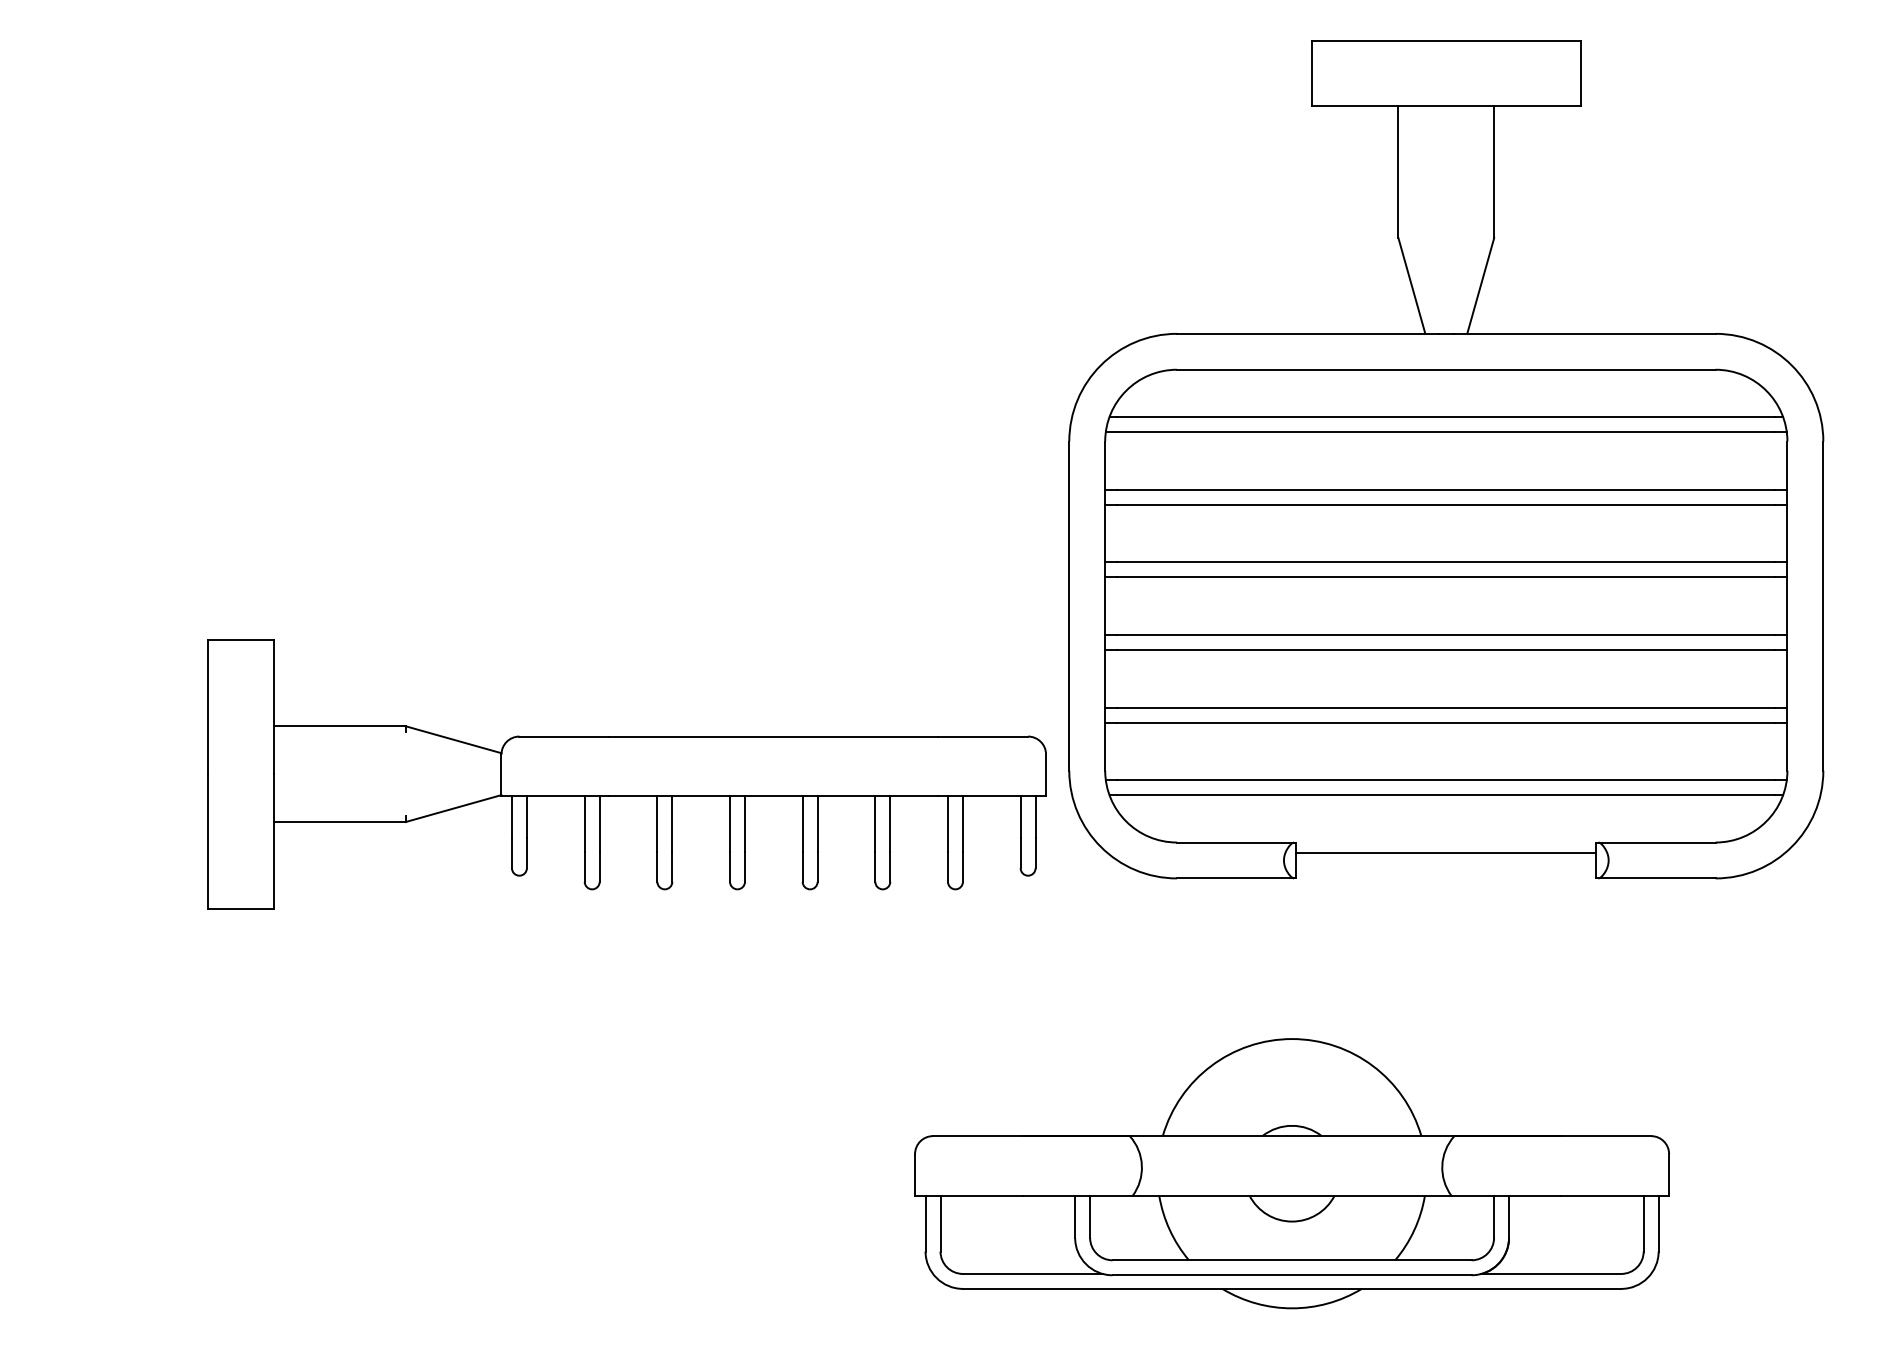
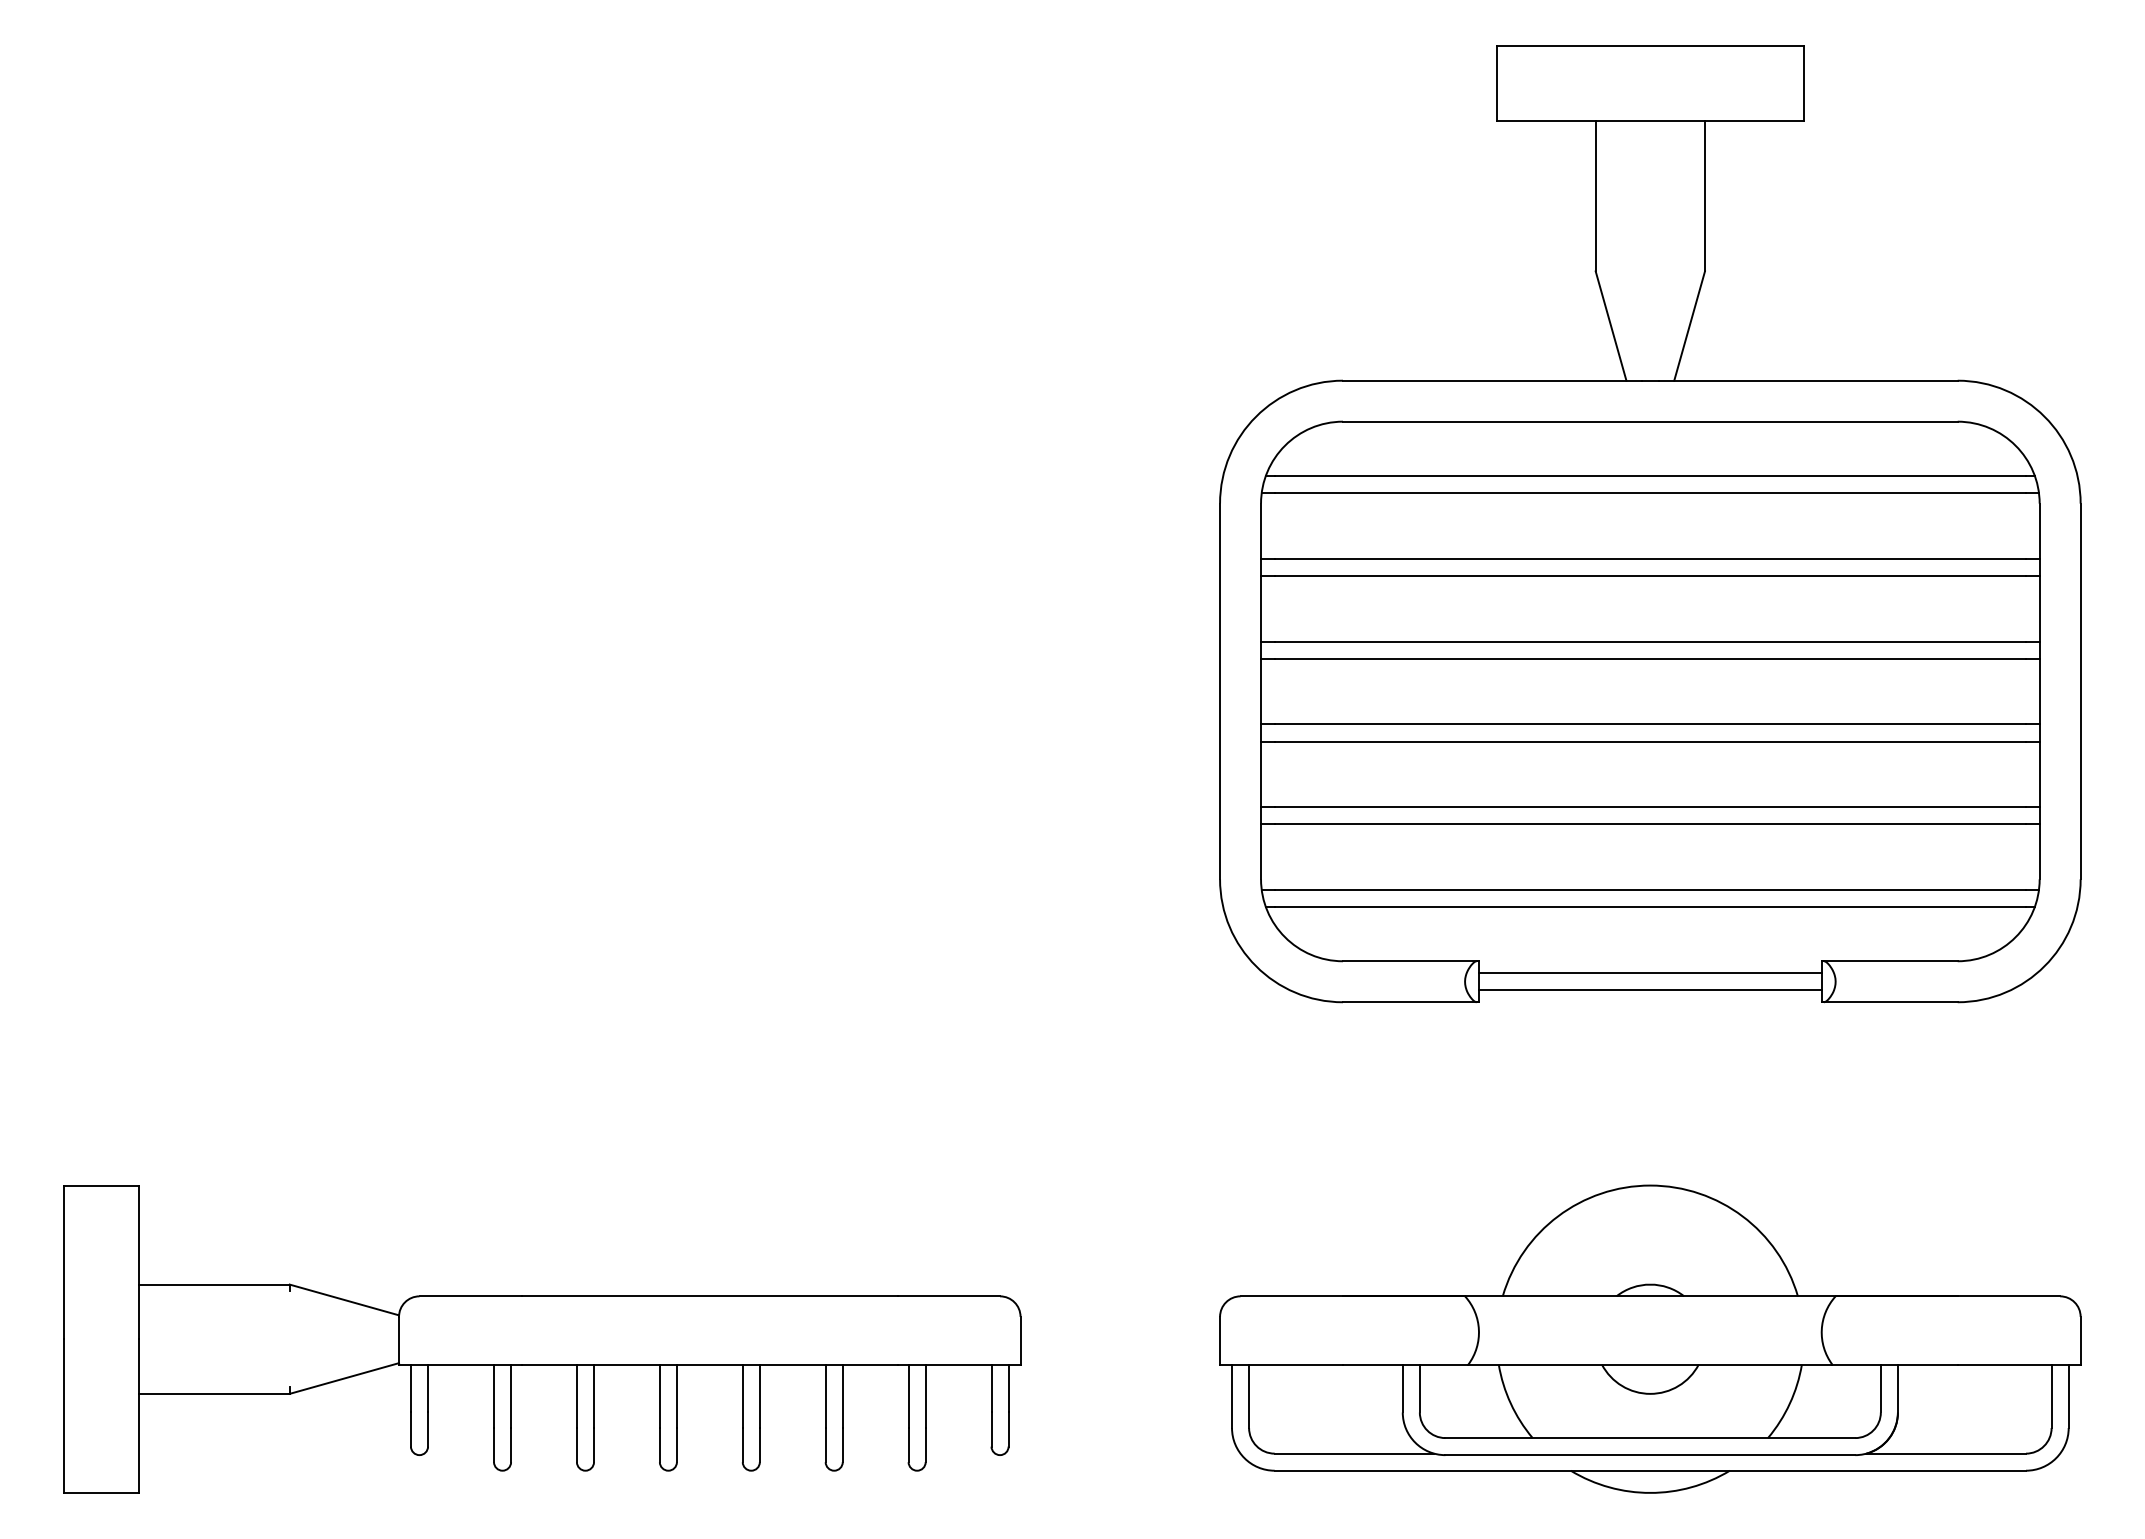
part: (627, 774) -> (542, 1339), moved
line: (1445, 868) -> (1649, 990), added
part: (1292, 1173) -> (1650, 1338), moved

